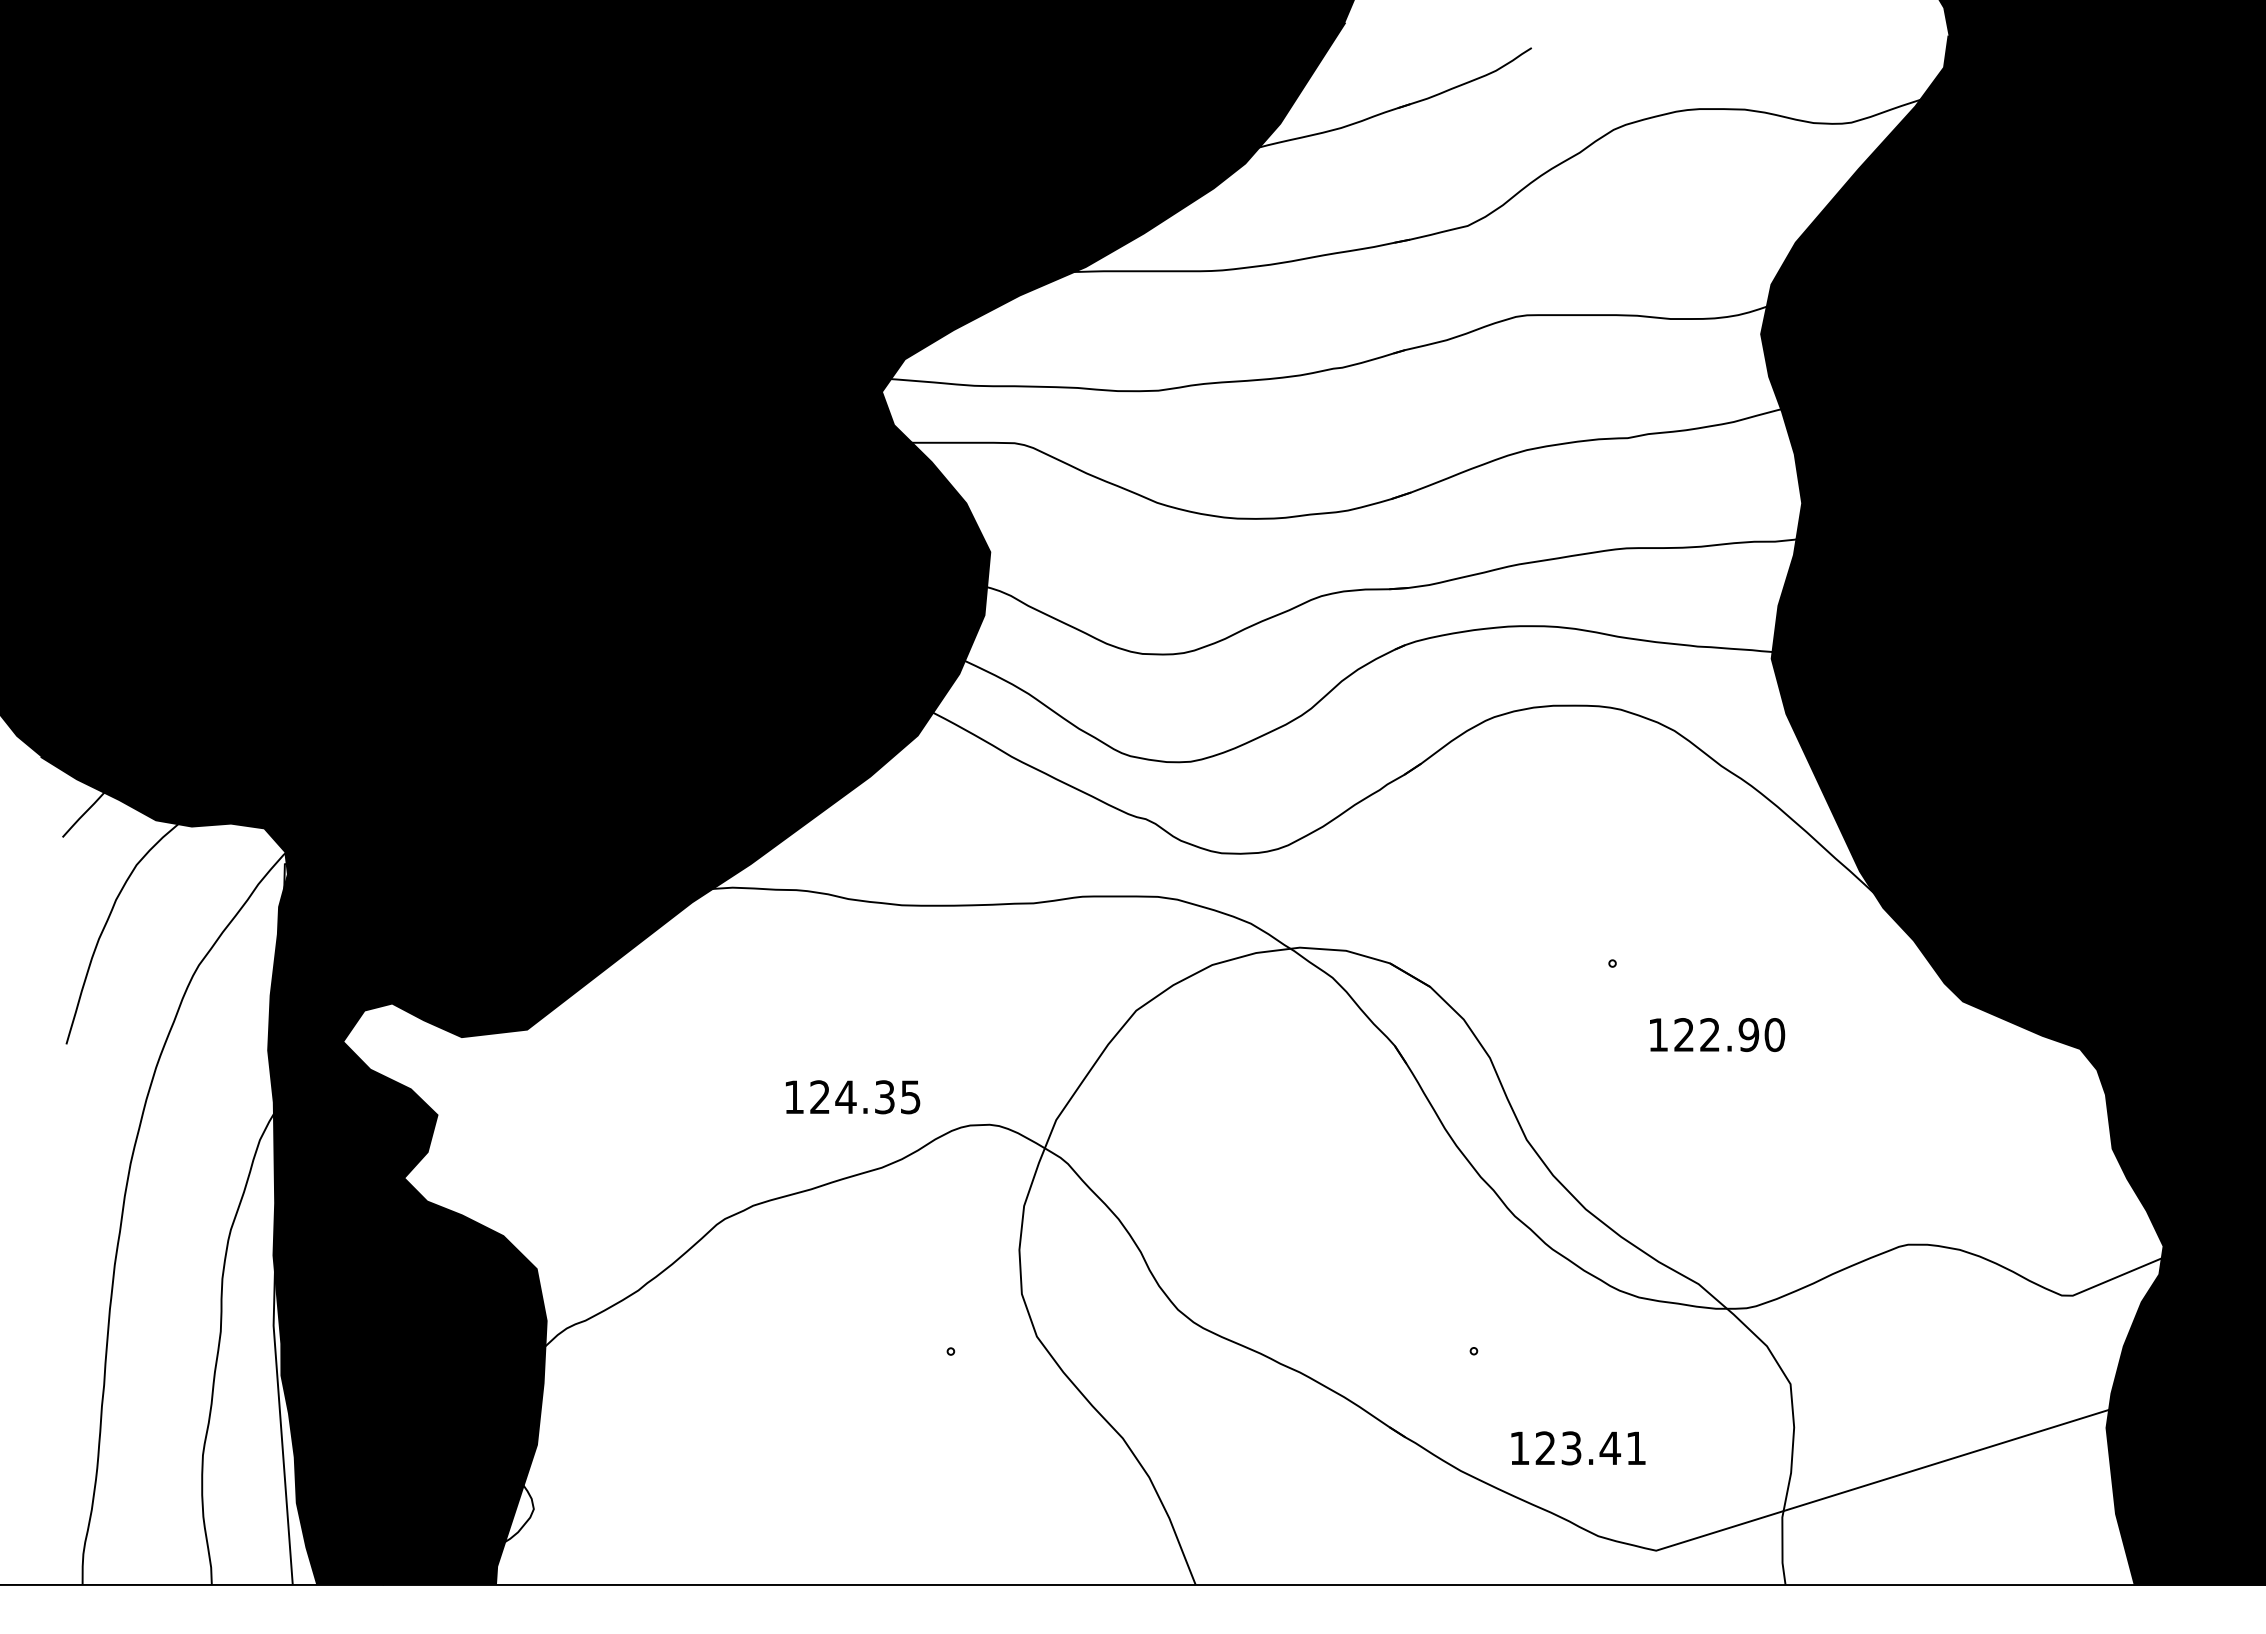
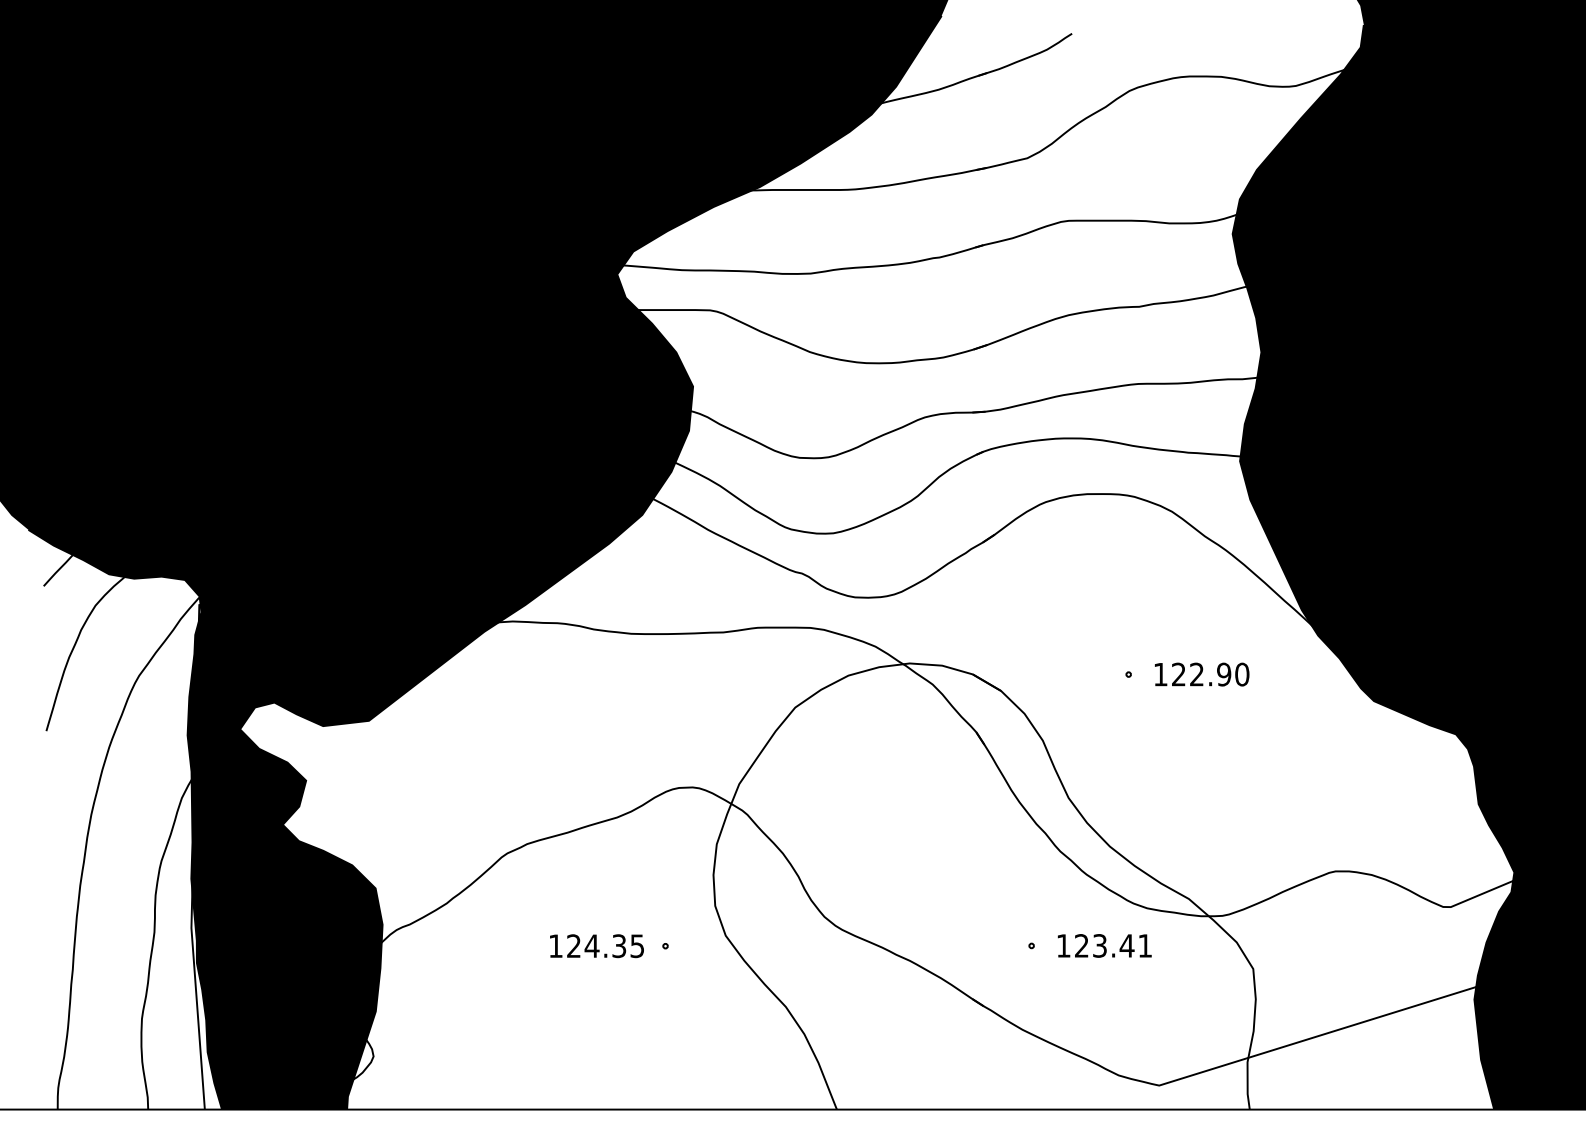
text: (1718, 1034) -> (1202, 674), moved
text: (852, 1097) -> (596, 946), moved
text: (1578, 1447) -> (1104, 945), moved

